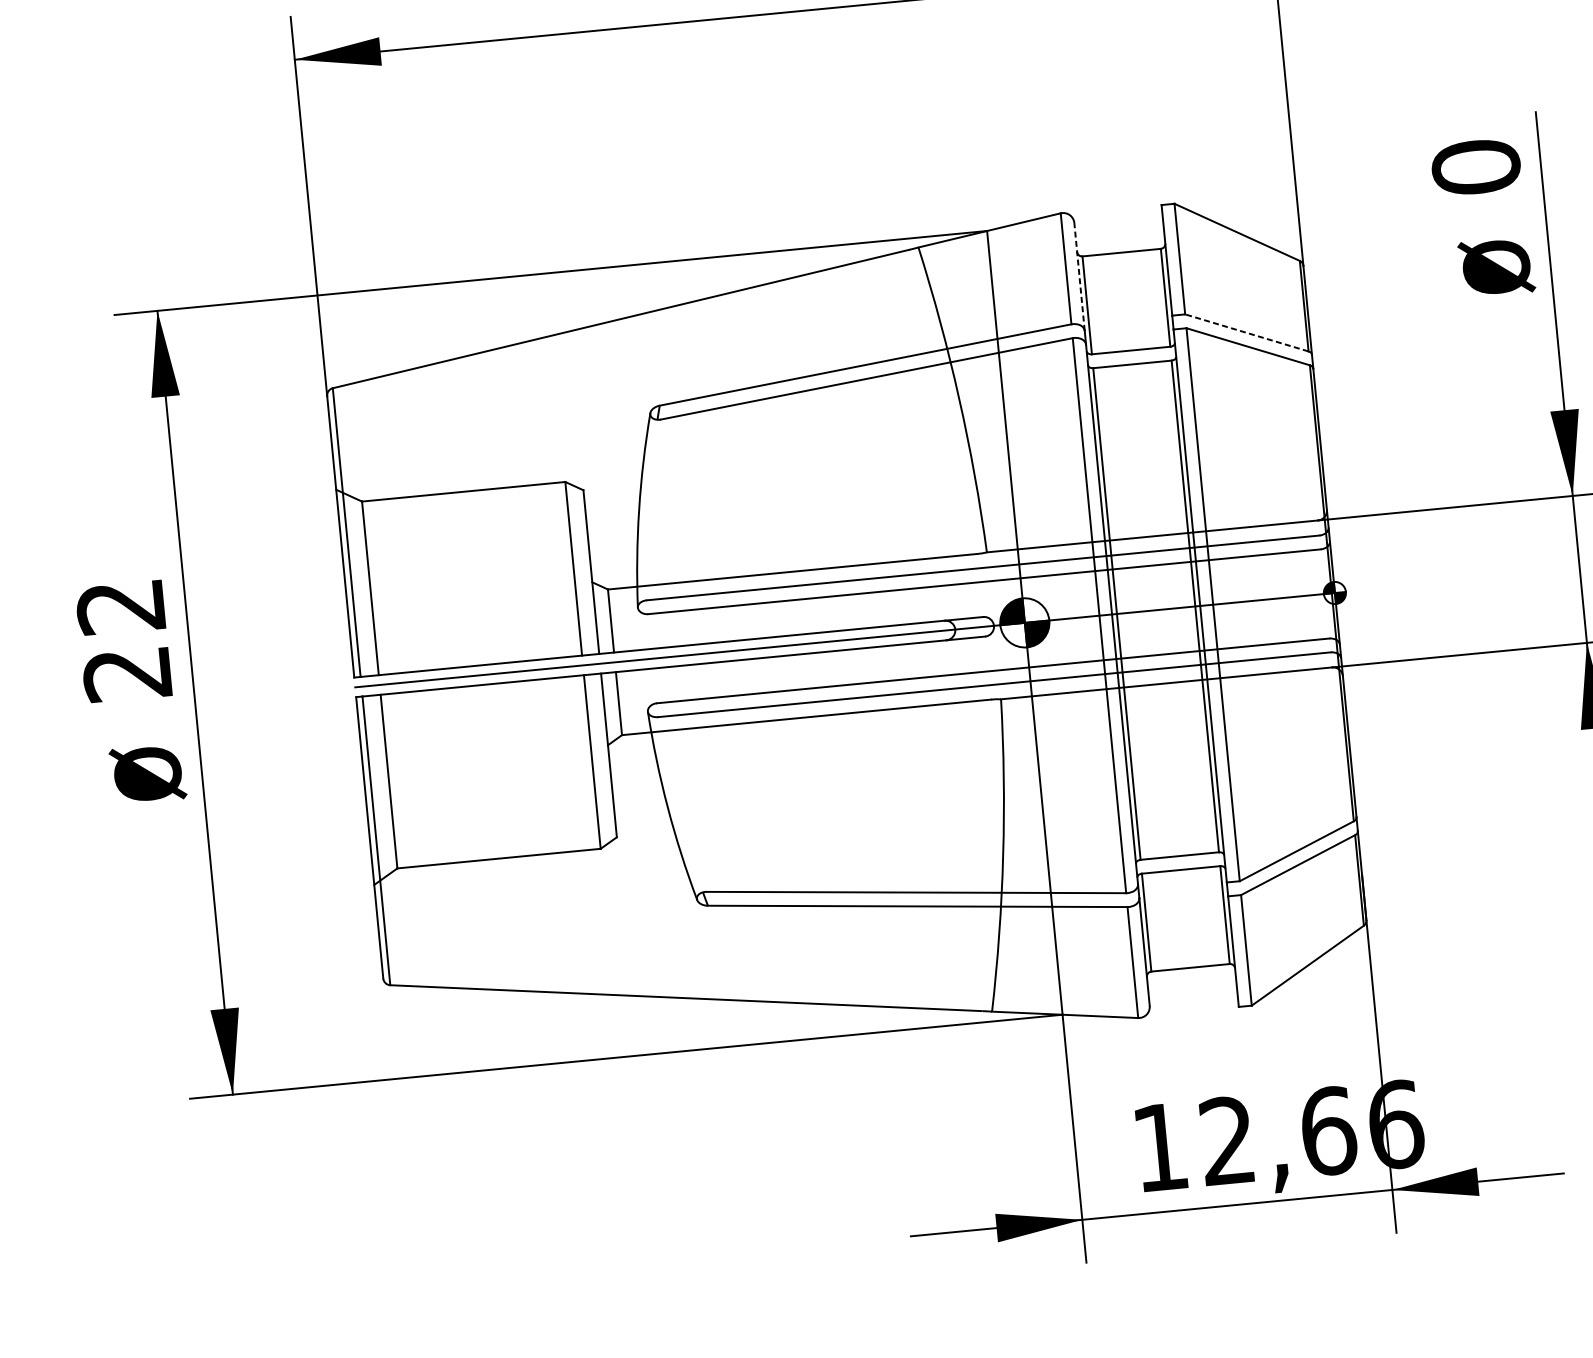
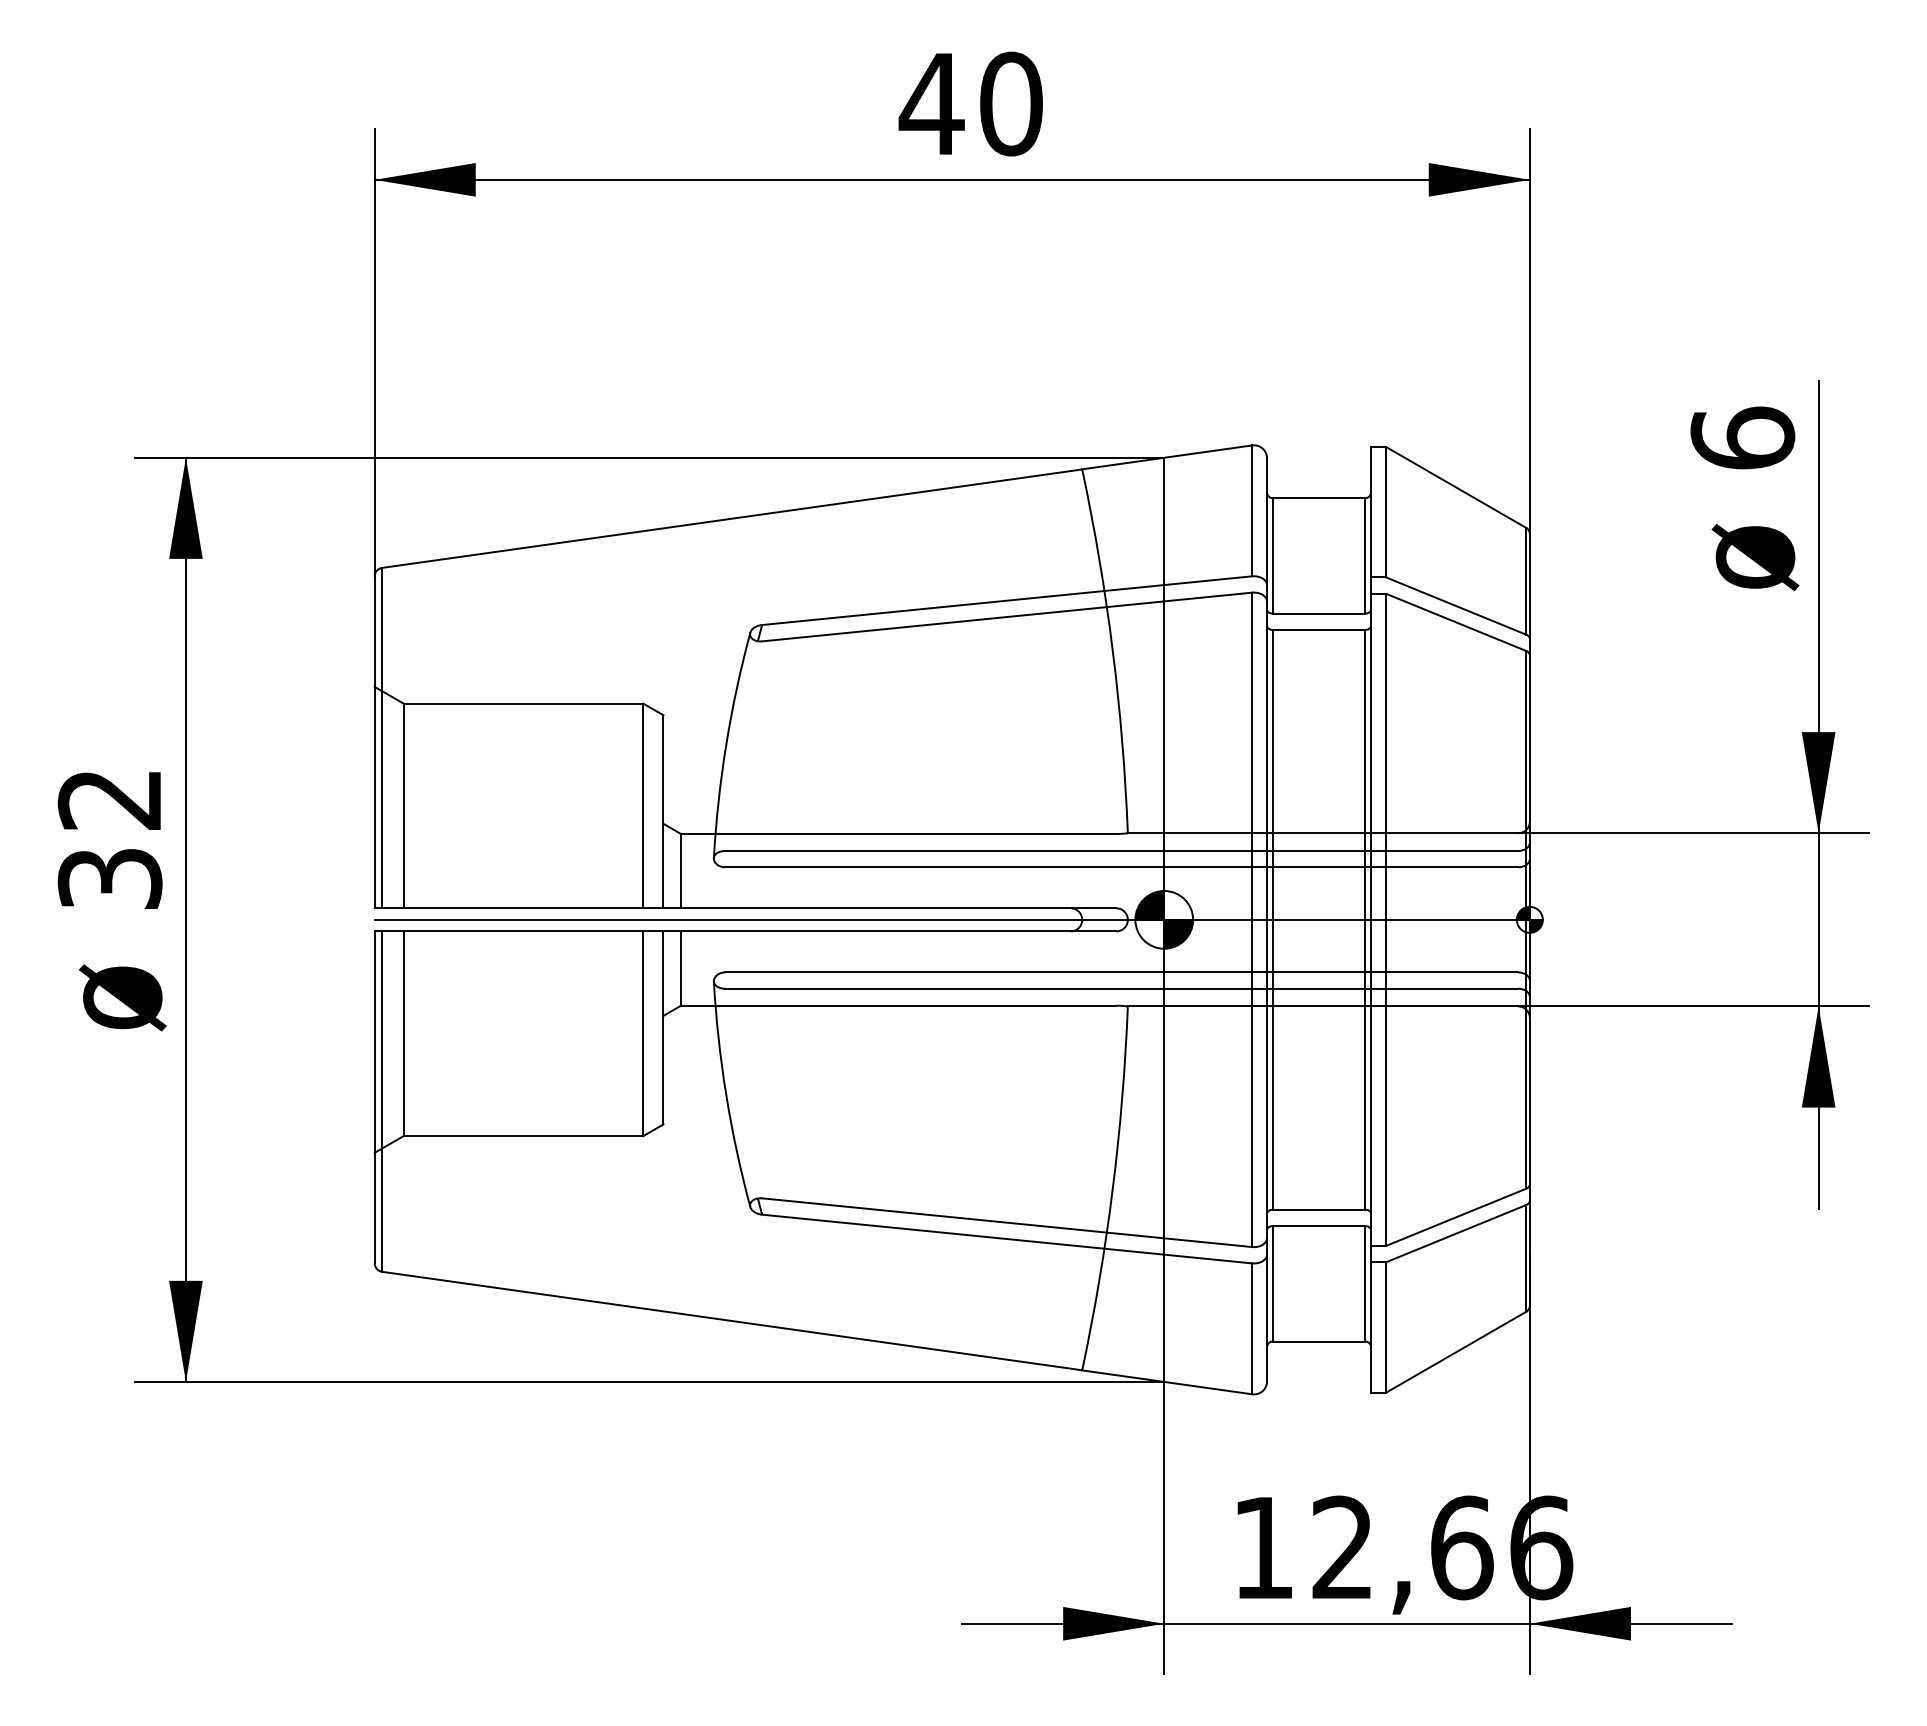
text: (1475, 166) -> (1742, 437), 0 -> 6
line: (1079, 276) -> (1267, 521), dashed -> solid
line: (1247, 333) -> (1456, 606), dashed -> solid
text: (127, 674) -> (109, 879), 22 -> 32

